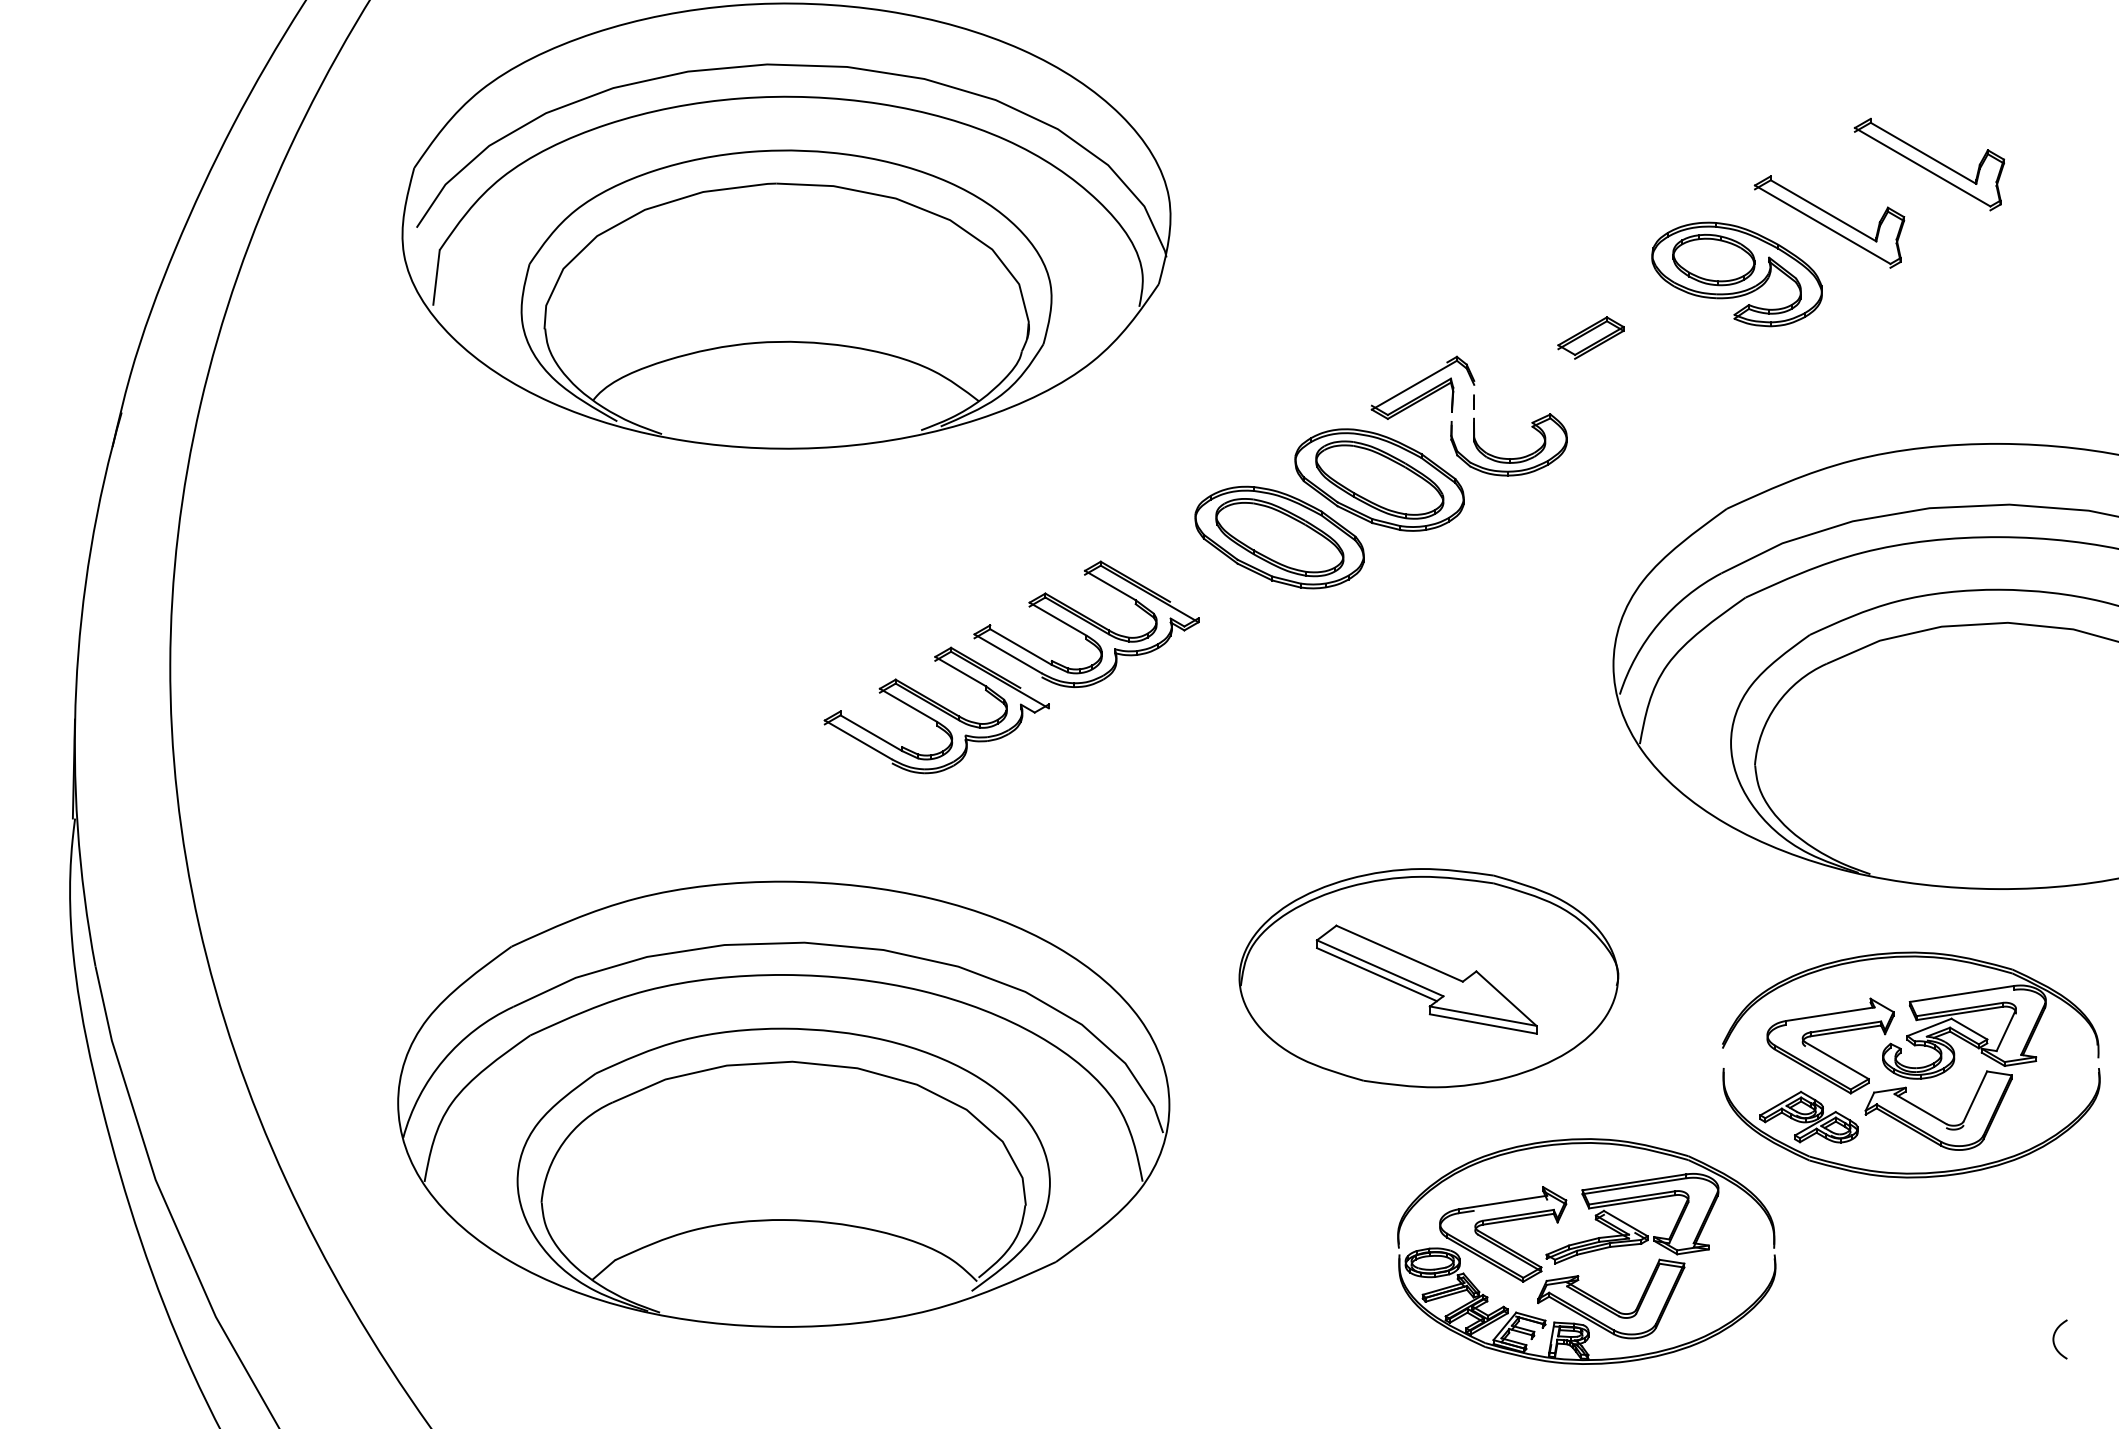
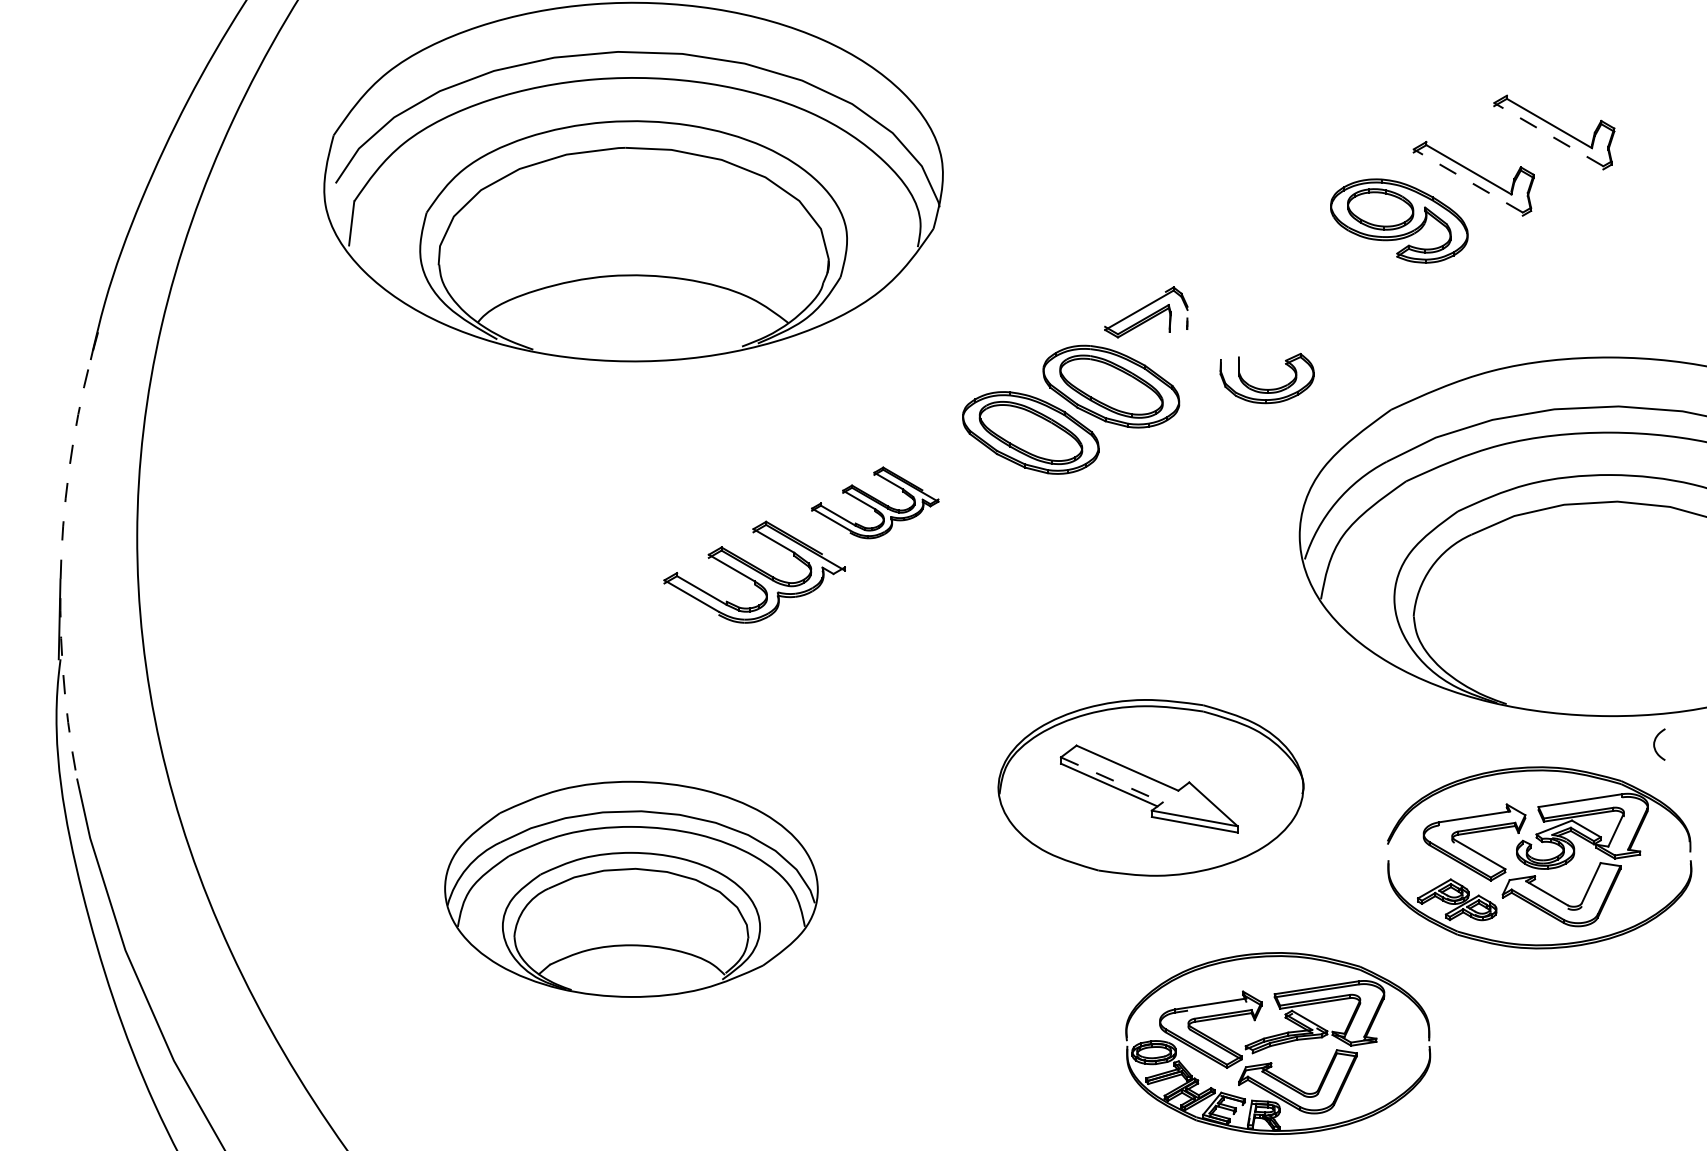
line: (1922, 166) -> (1548, 134), solid -> dashed
line: (1822, 224) -> (1468, 180), solid -> dashed
part: (1590, 337) -> (1281, 271), removed
part: (1504, 457) -> (1263, 388), moved
part: (1086, 624) -> (875, 503), size x0.7
arc: (76, 688) -> (61, 554), solid -> dashed
line: (1380, 968) -> (1112, 780), solid -> dashed
part: (783, 1103) -> (631, 888), size x0.6
part: (1586, 1251) -> (1277, 1043), moved
curve: (2054, 1339) -> (1654, 744), moved

